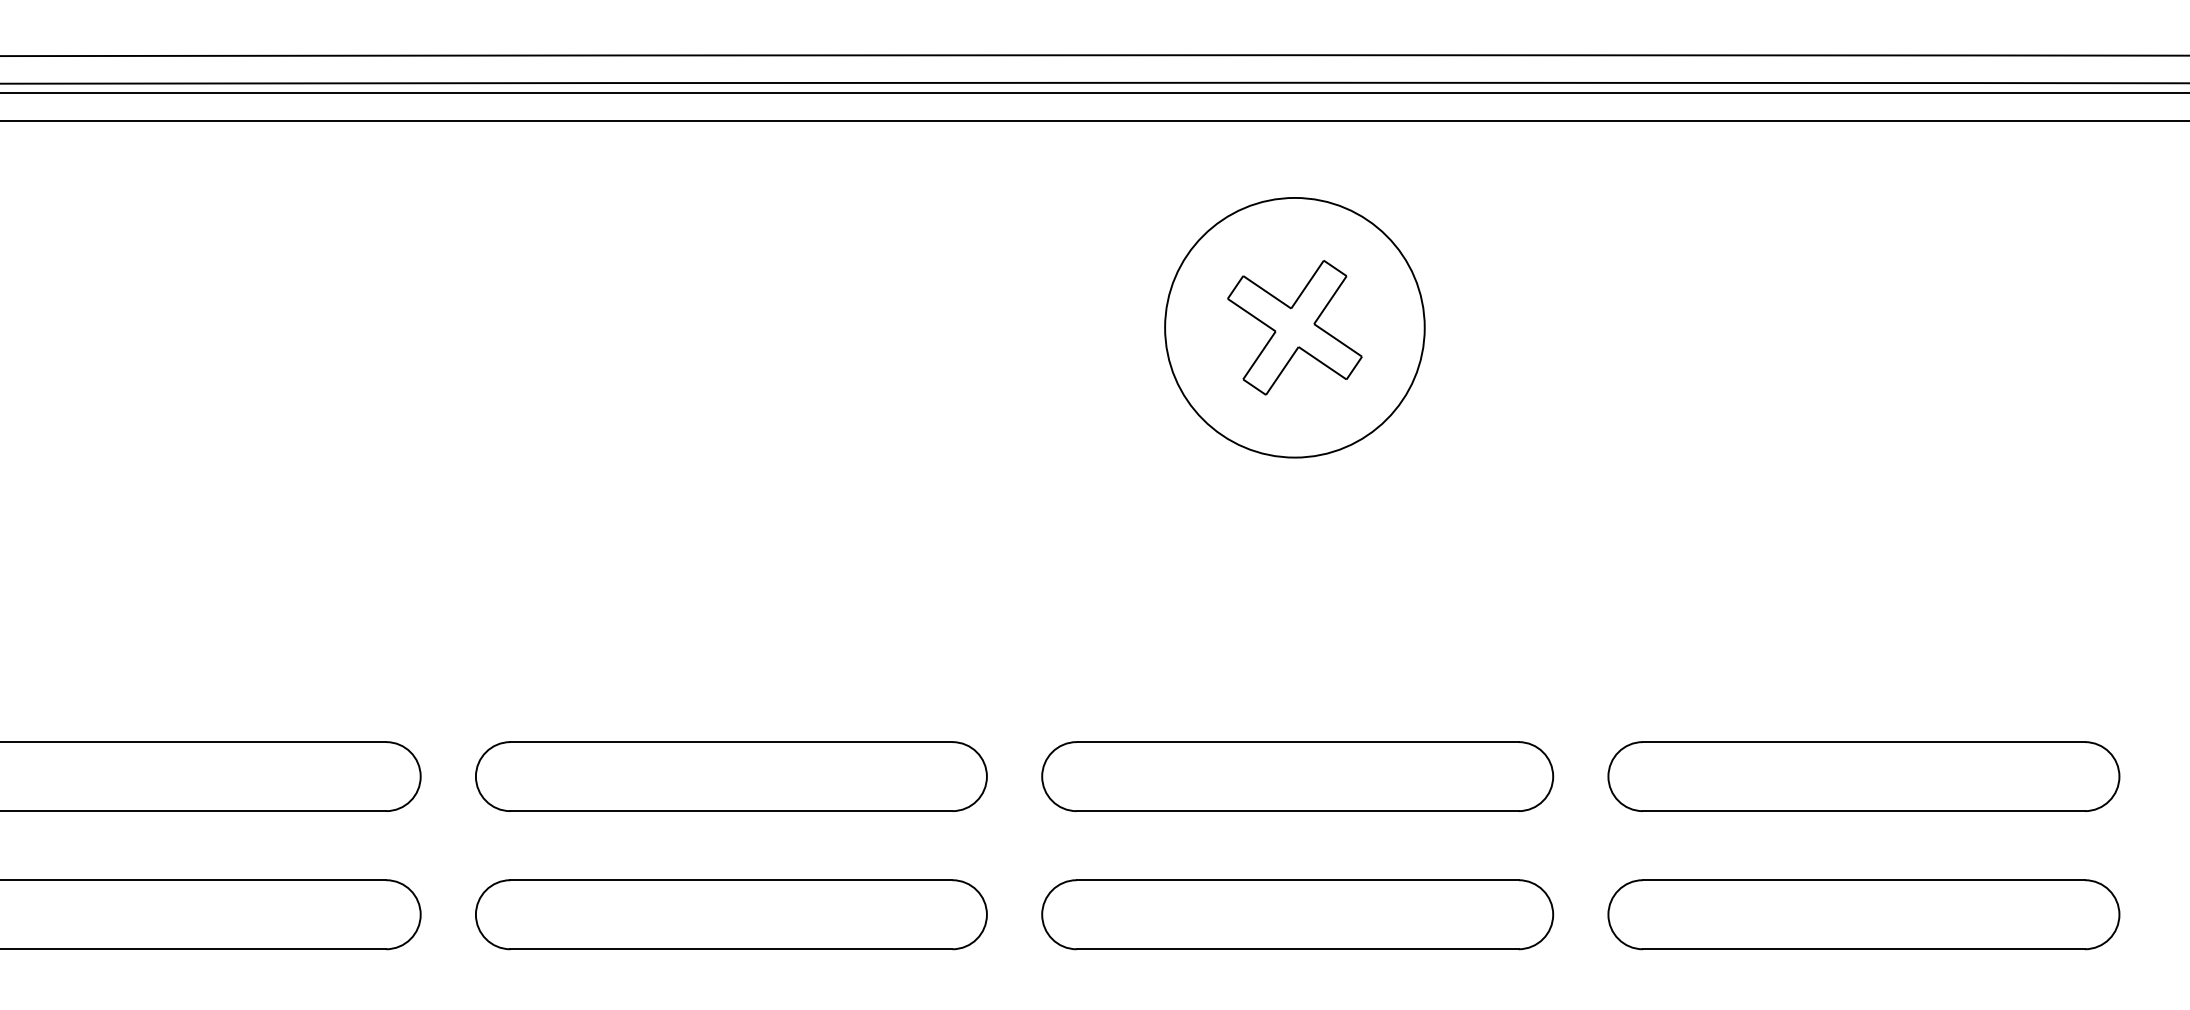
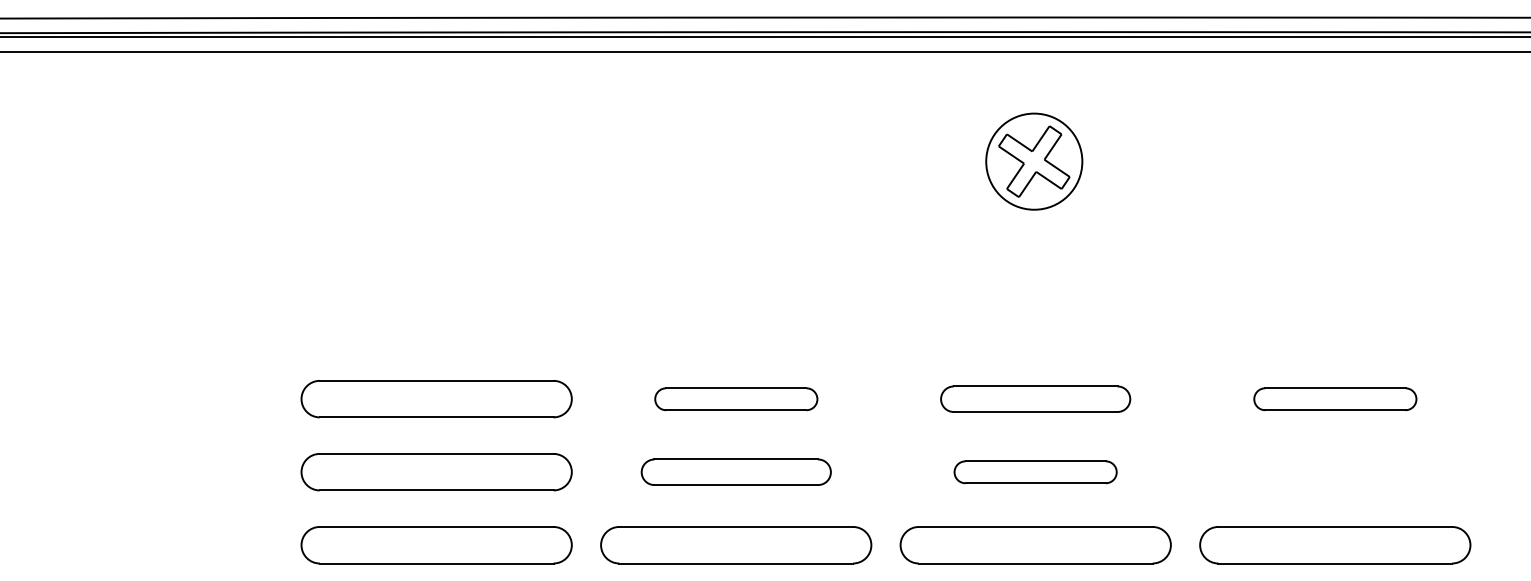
circle: (1293, 327) -> (1033, 161), size x0.7
part: (731, 777) -> (736, 399), size x0.6
part: (1297, 777) -> (1035, 399), size x0.7
part: (1864, 777) -> (1335, 399), size x0.6
part: (731, 915) -> (736, 472), size x0.7
part: (1297, 915) -> (1035, 472), size x0.6
part: (1864, 915) -> (1335, 472), removed

